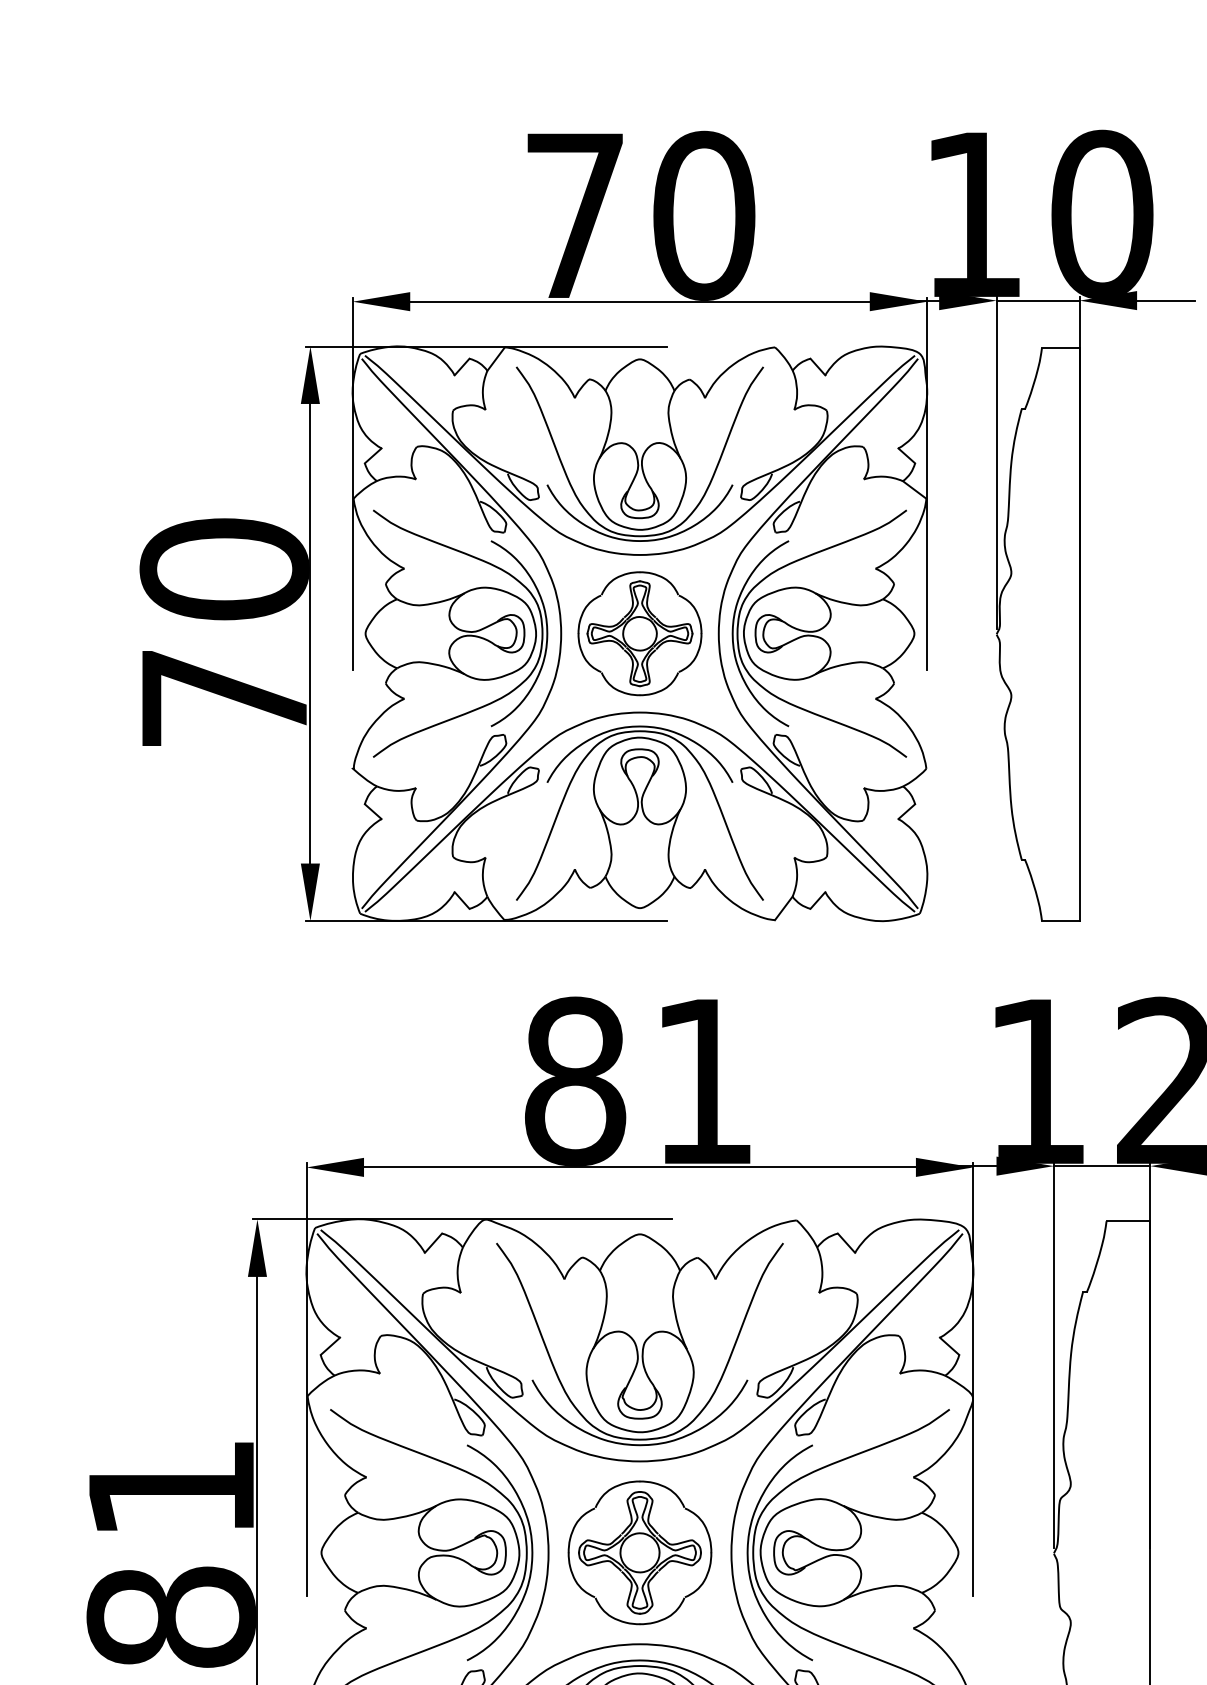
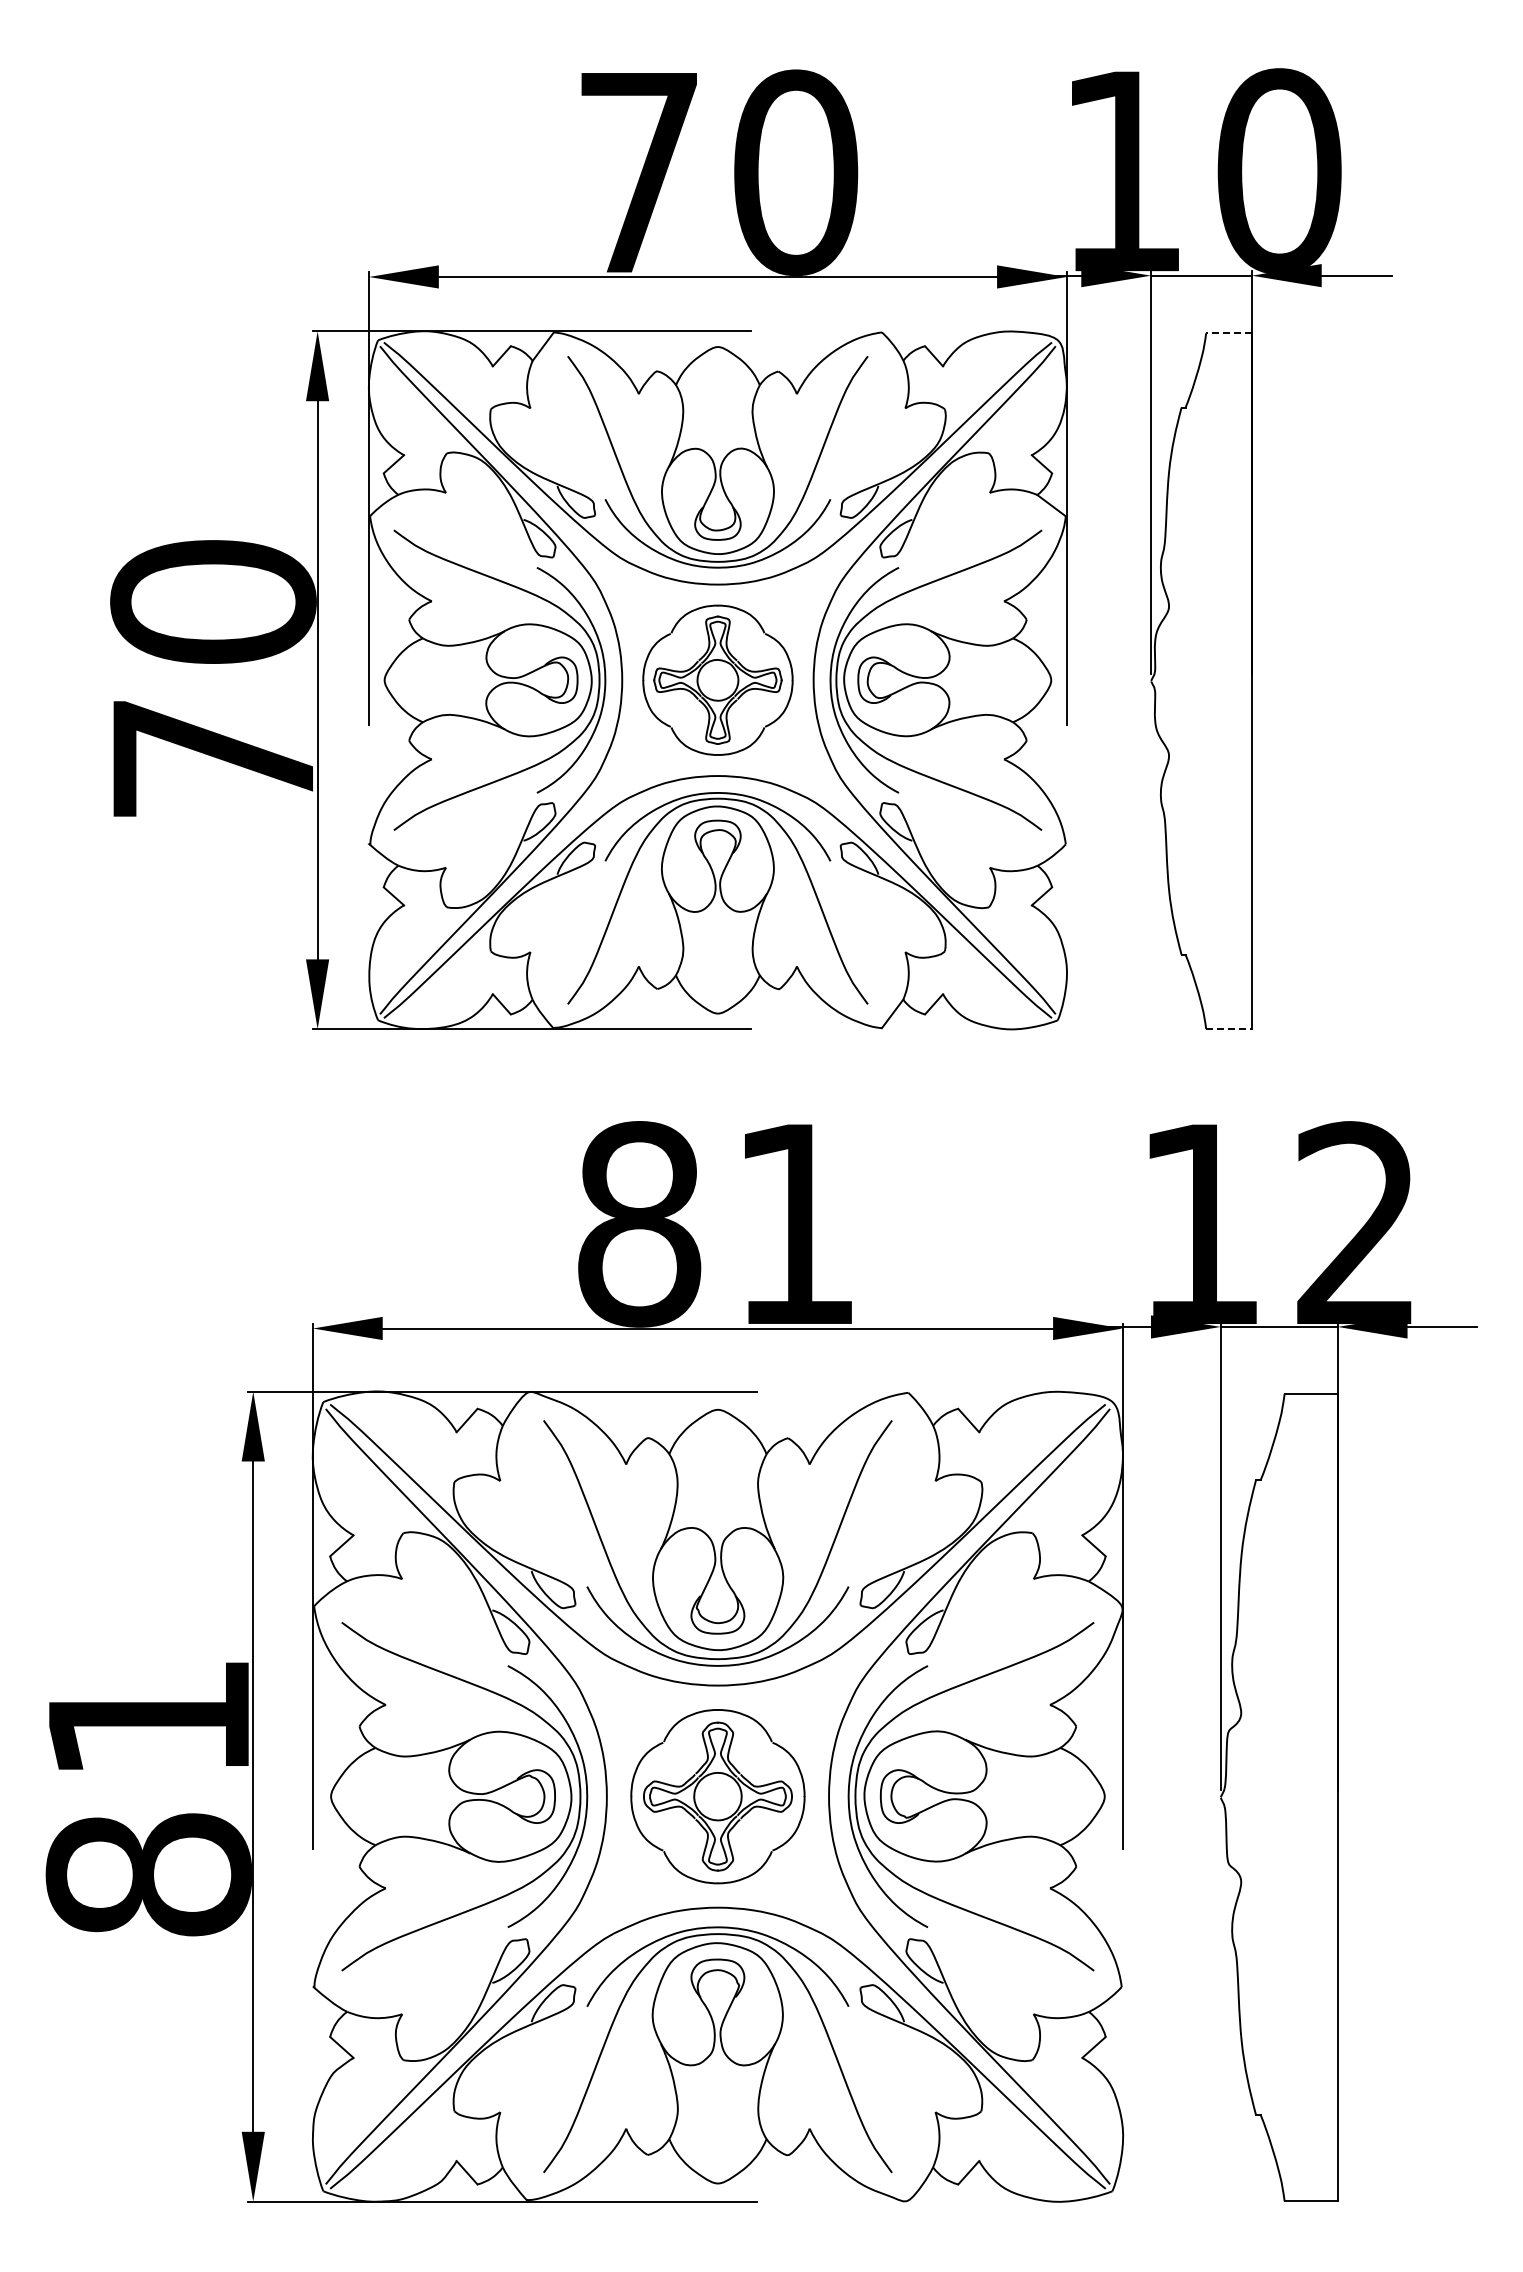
line: (1061, 348) -> (1229, 333), solid -> dashed
line: (1061, 920) -> (1229, 1028), solid -> dashed

